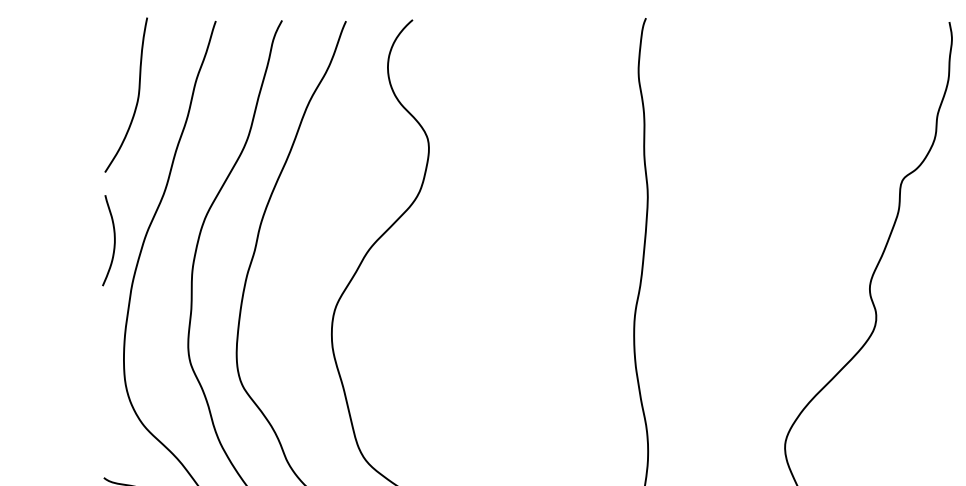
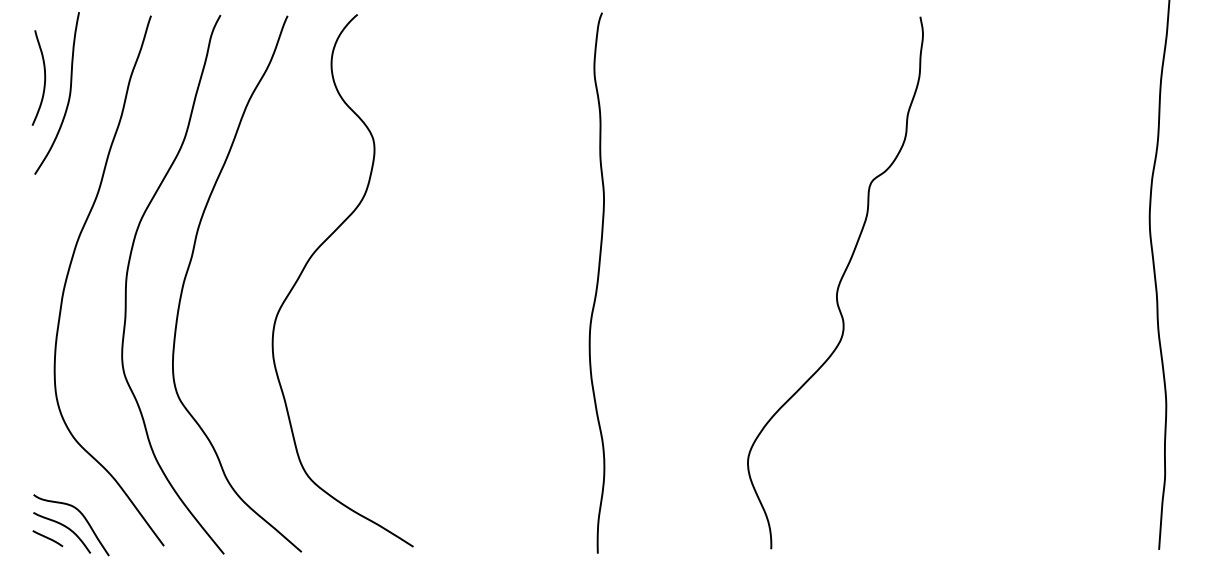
curve: (114, 240) -> (44, 77), moved

